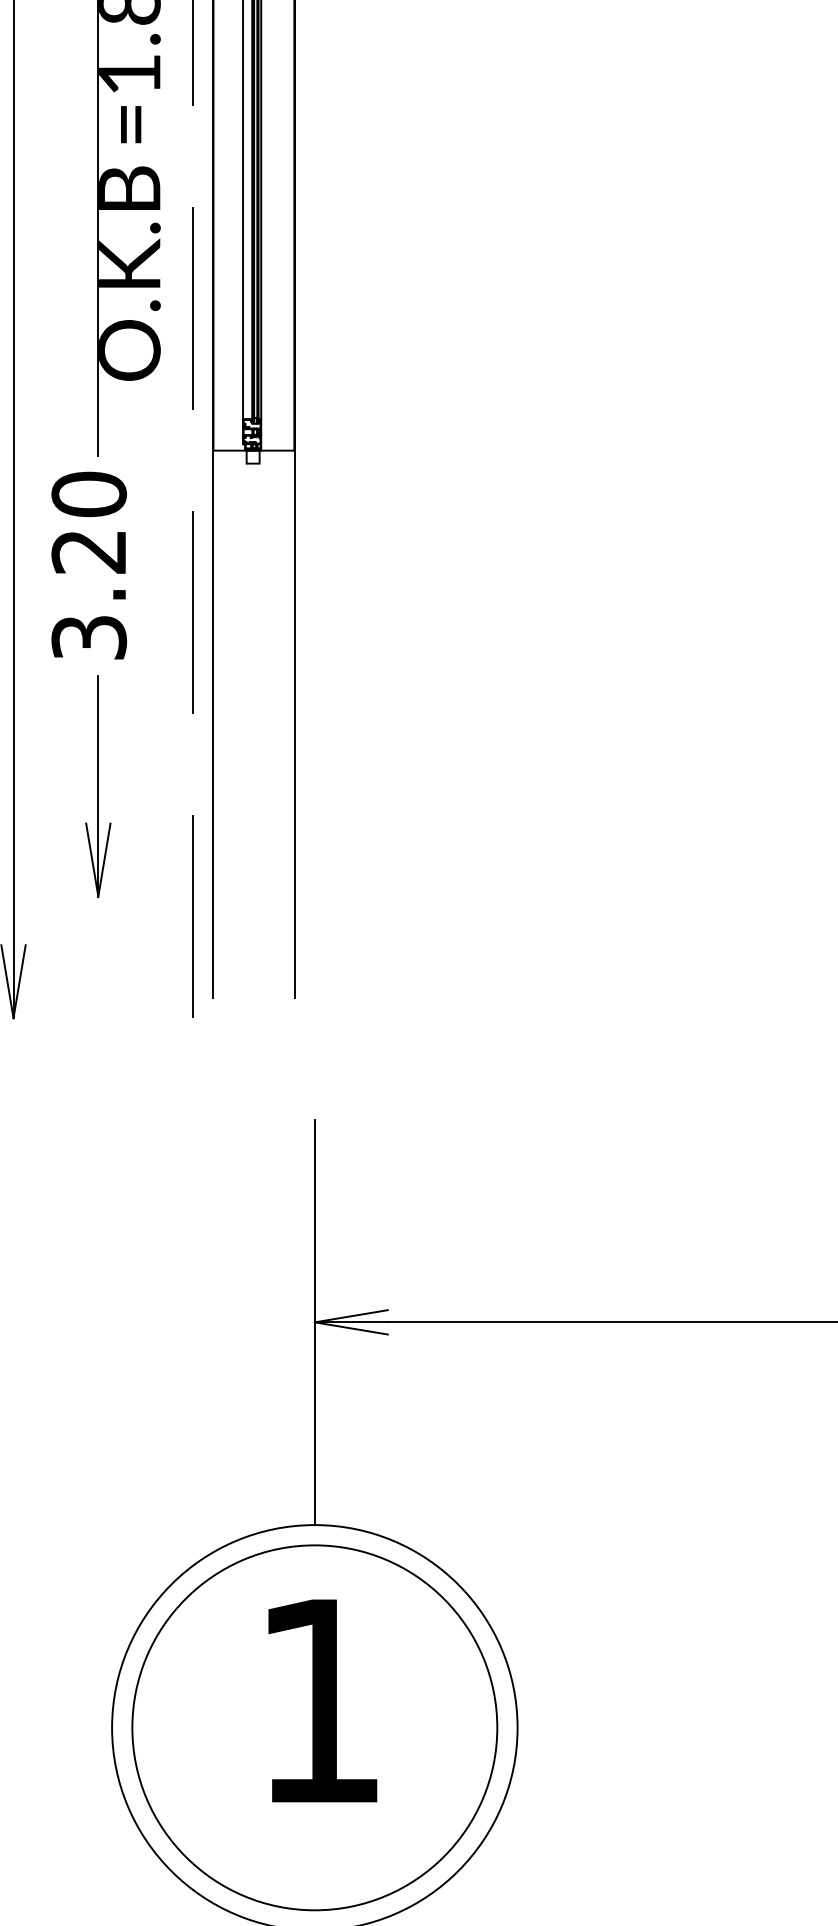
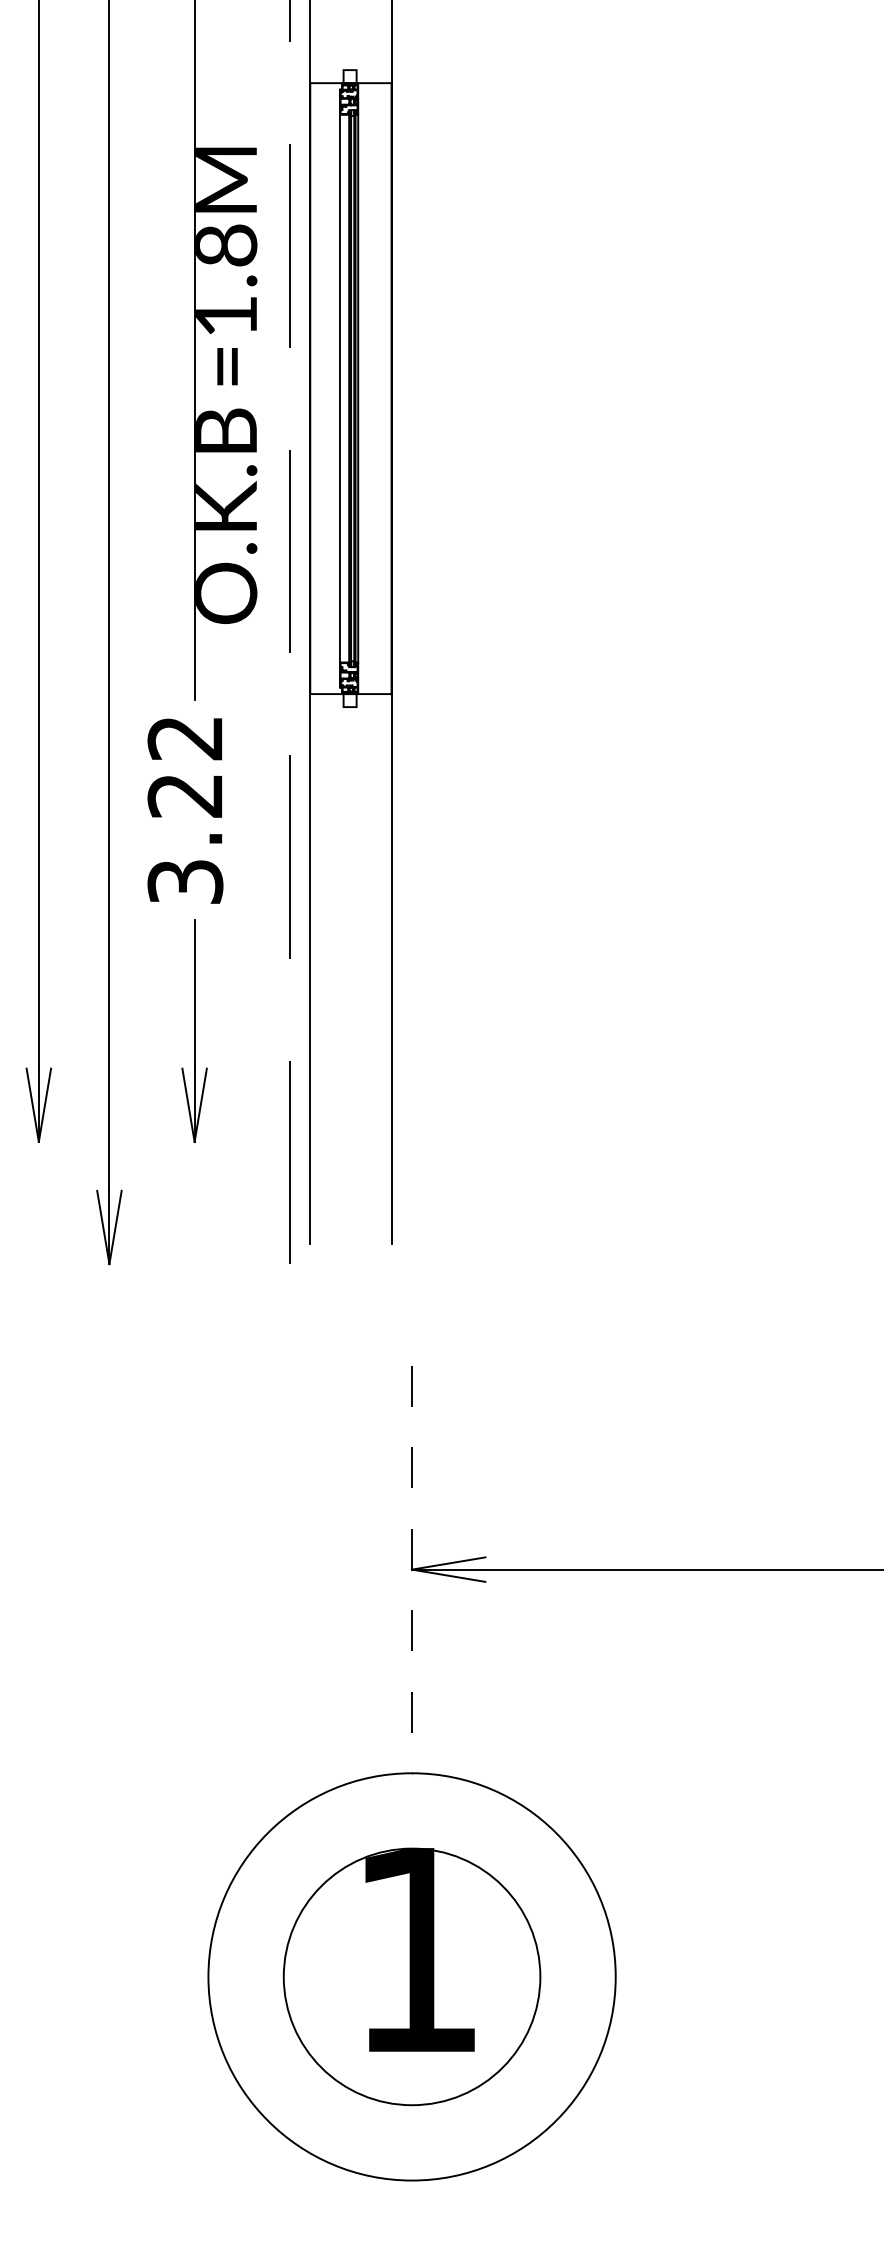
text: (89, 493) -> (185, 737), 3.20 -> 3.22
line: (315, 1322) -> (412, 1569), solid -> dashed
circle: (314, 1727) -> (411, 1976), size x0.7

